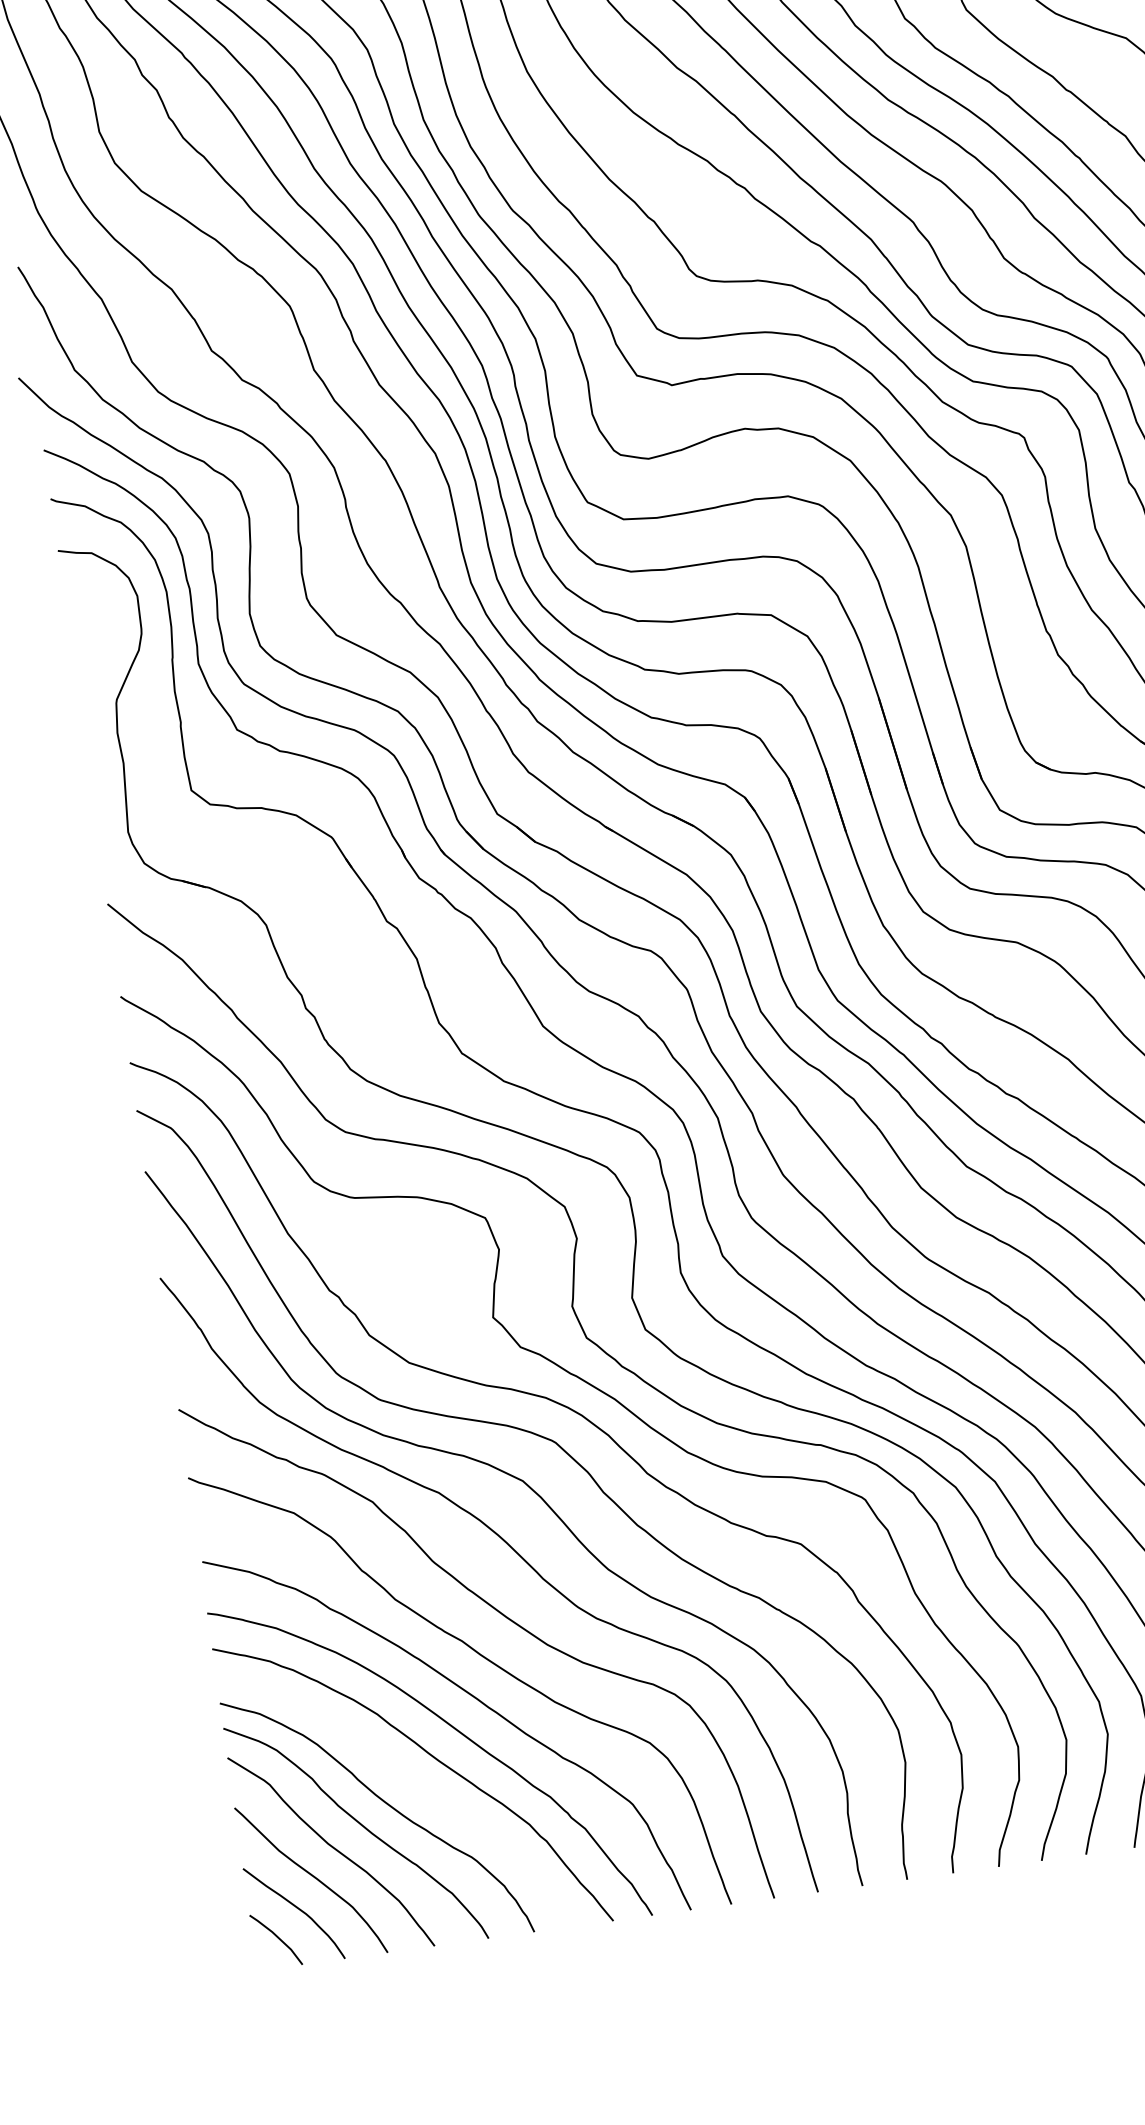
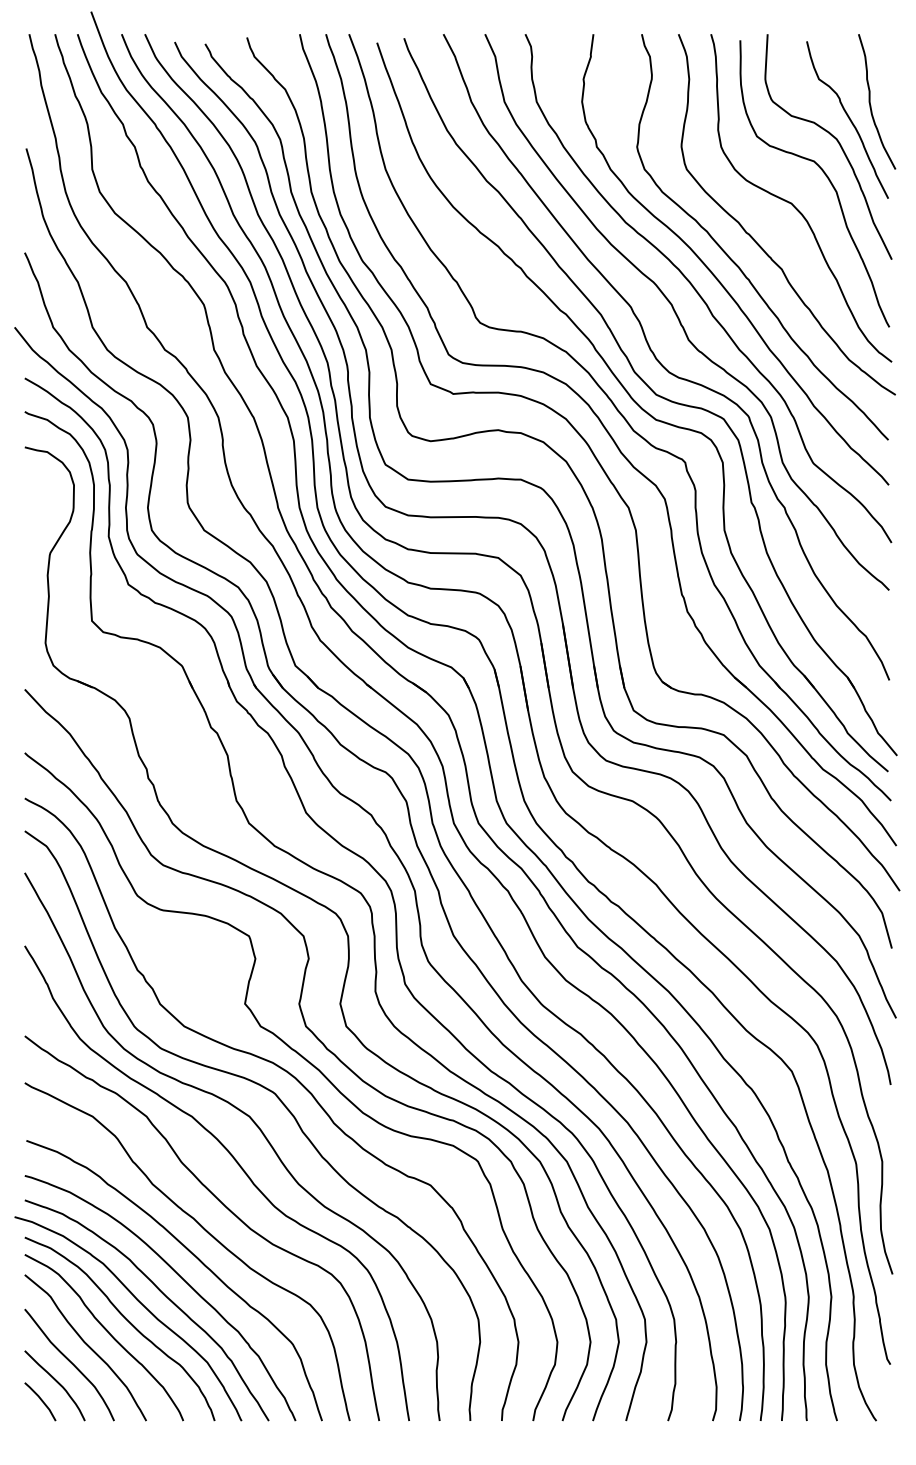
curve: (400, 1776) -> (139, 1303), added

